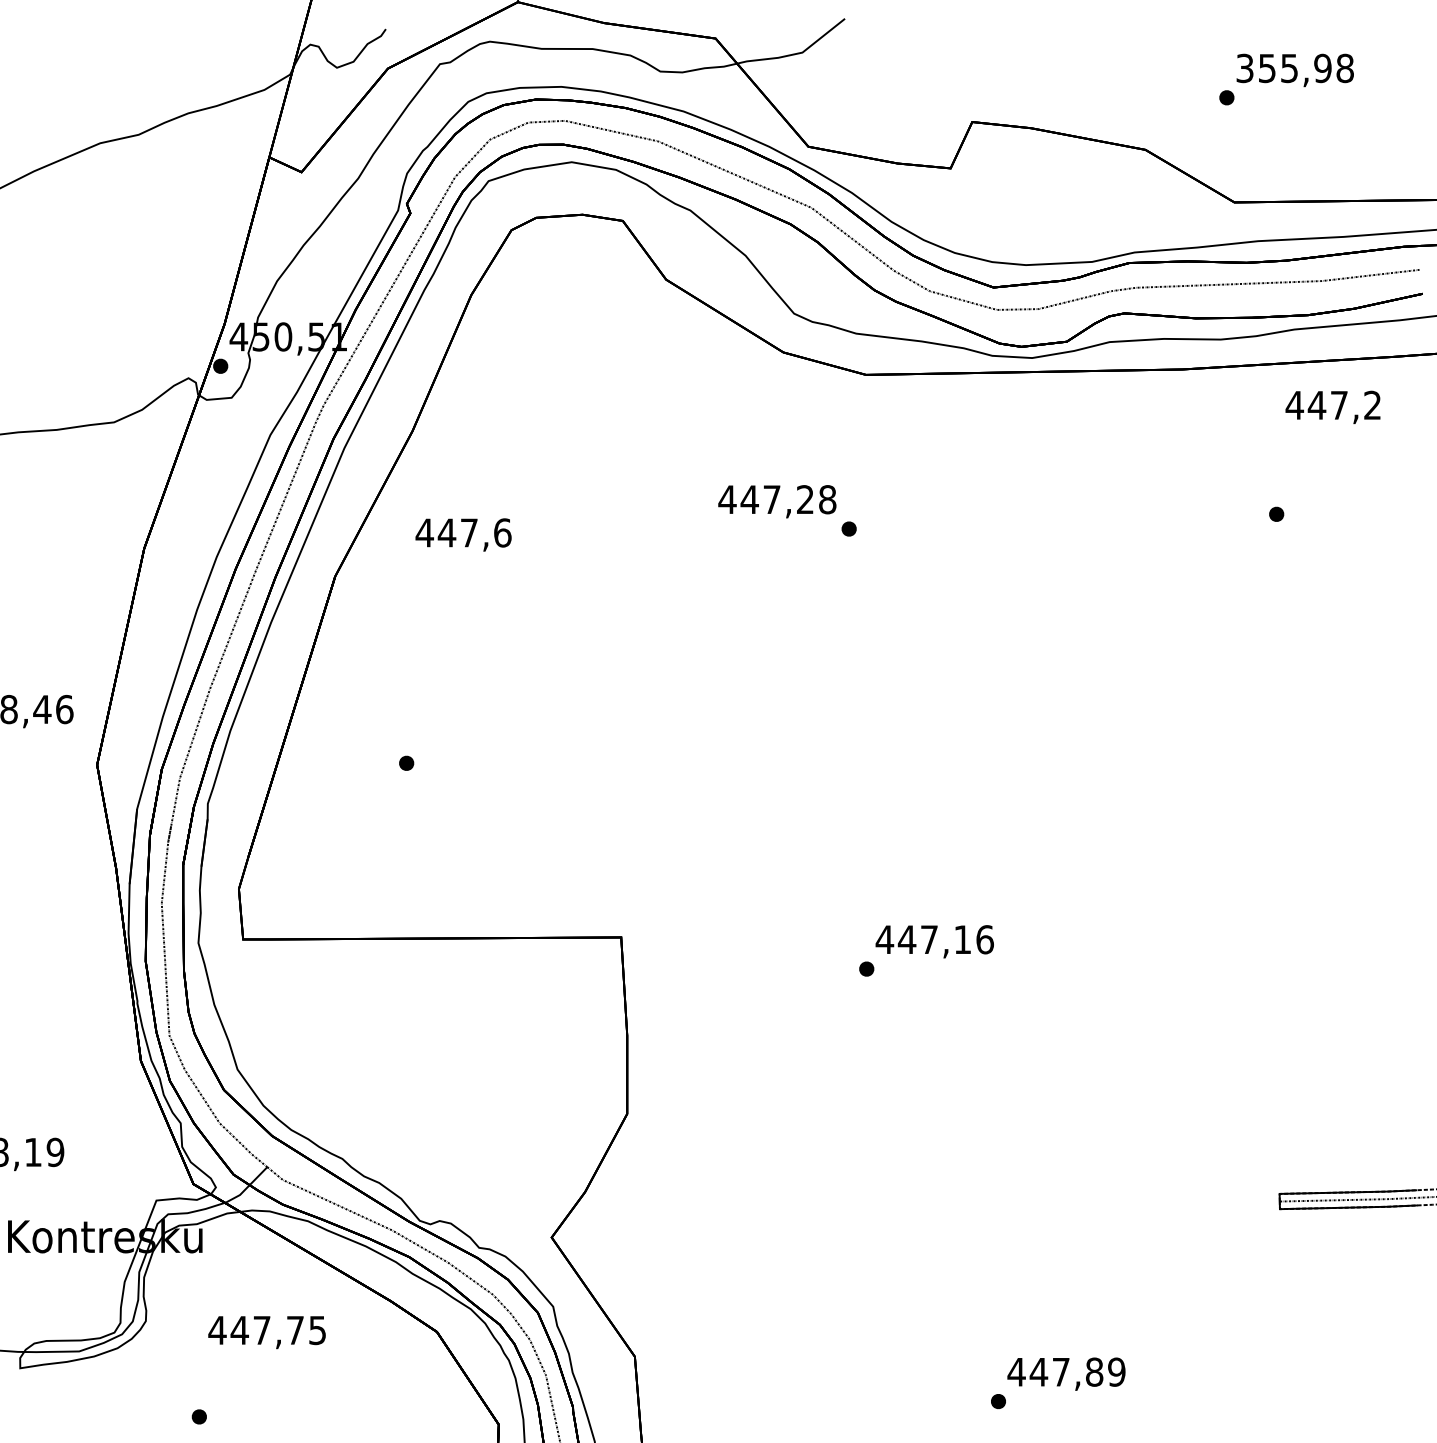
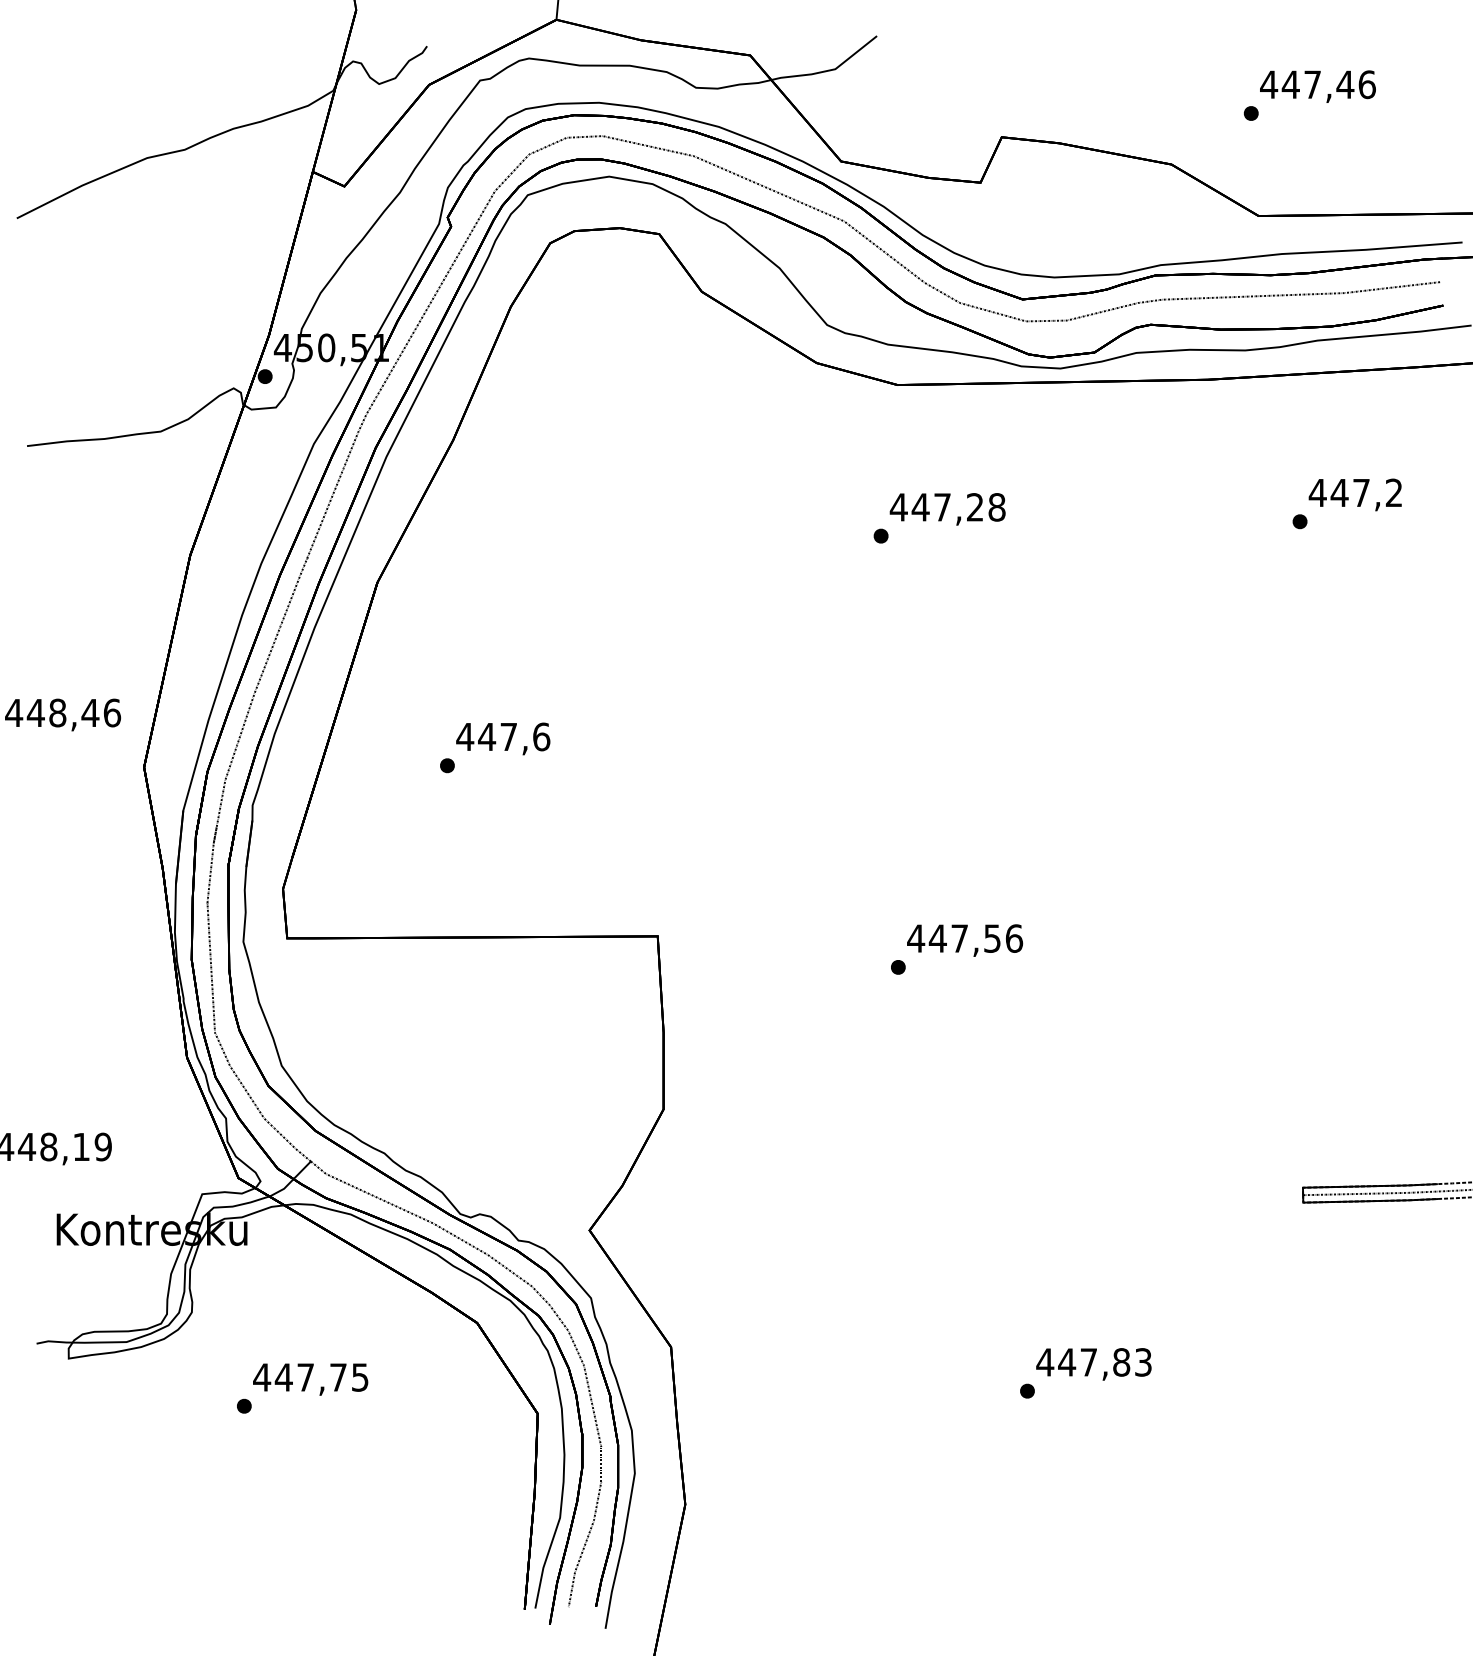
text: (1294, 68) -> (1317, 84), 355,98 -> 447,46
text: (1332, 406) -> (1354, 494), moved
text: (777, 501) -> (947, 509), moved
text: (463, 534) -> (503, 738), moved
text: (962, 939) -> (992, 938), 447,16 -> 447,56
text: (266, 1332) -> (310, 1379), moved
text: (1115, 1372) -> (1142, 1362), 447,89 -> 447,83

